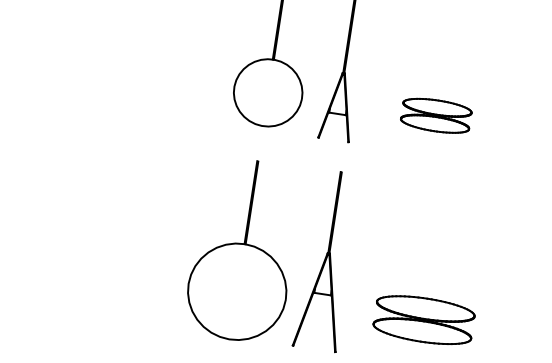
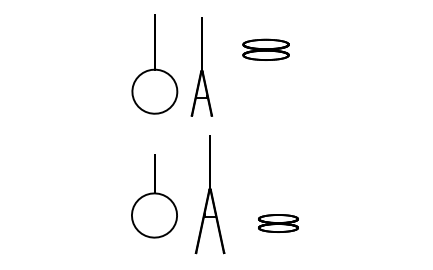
part: (435, 115) -> (265, 49), moved
part: (243, 250) -> (154, 196), size x0.7
part: (424, 320) -> (278, 223), size x0.6

